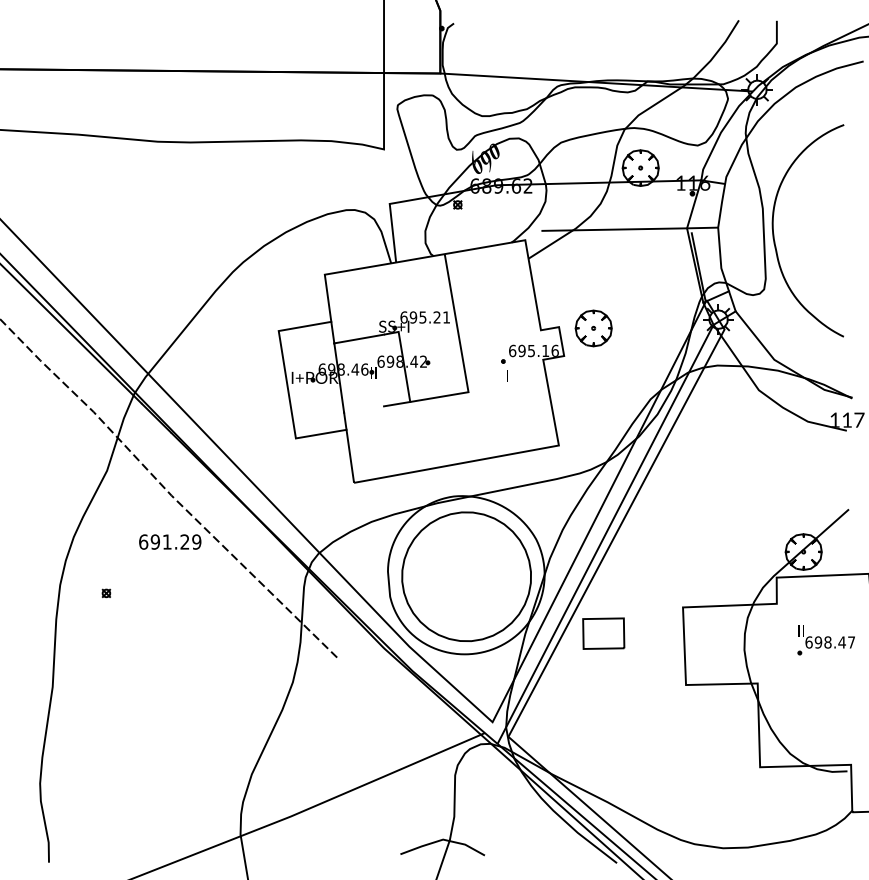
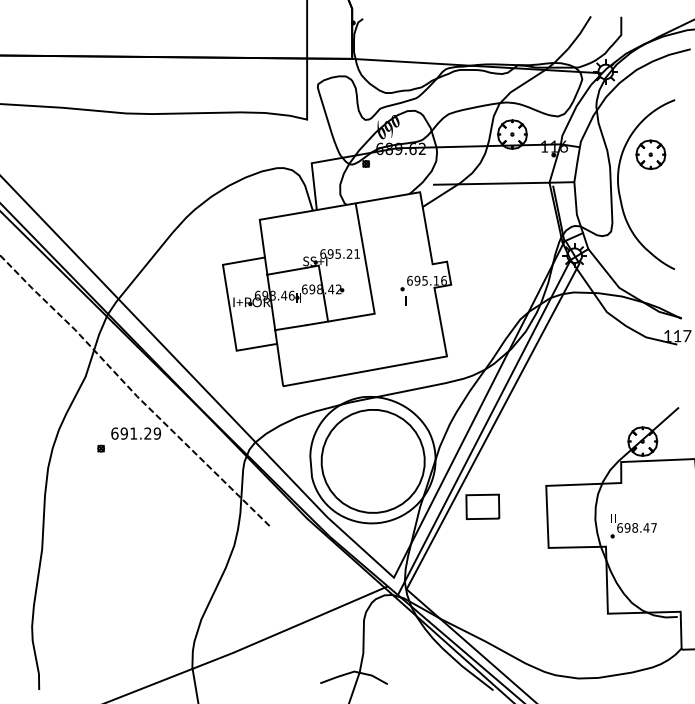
part: (593, 328) -> (650, 154), moved
line: (364, 409) -> (291, 327), added
part: (105, 593) -> (100, 448), moved
part: (825, 640) -> (633, 526), moved

